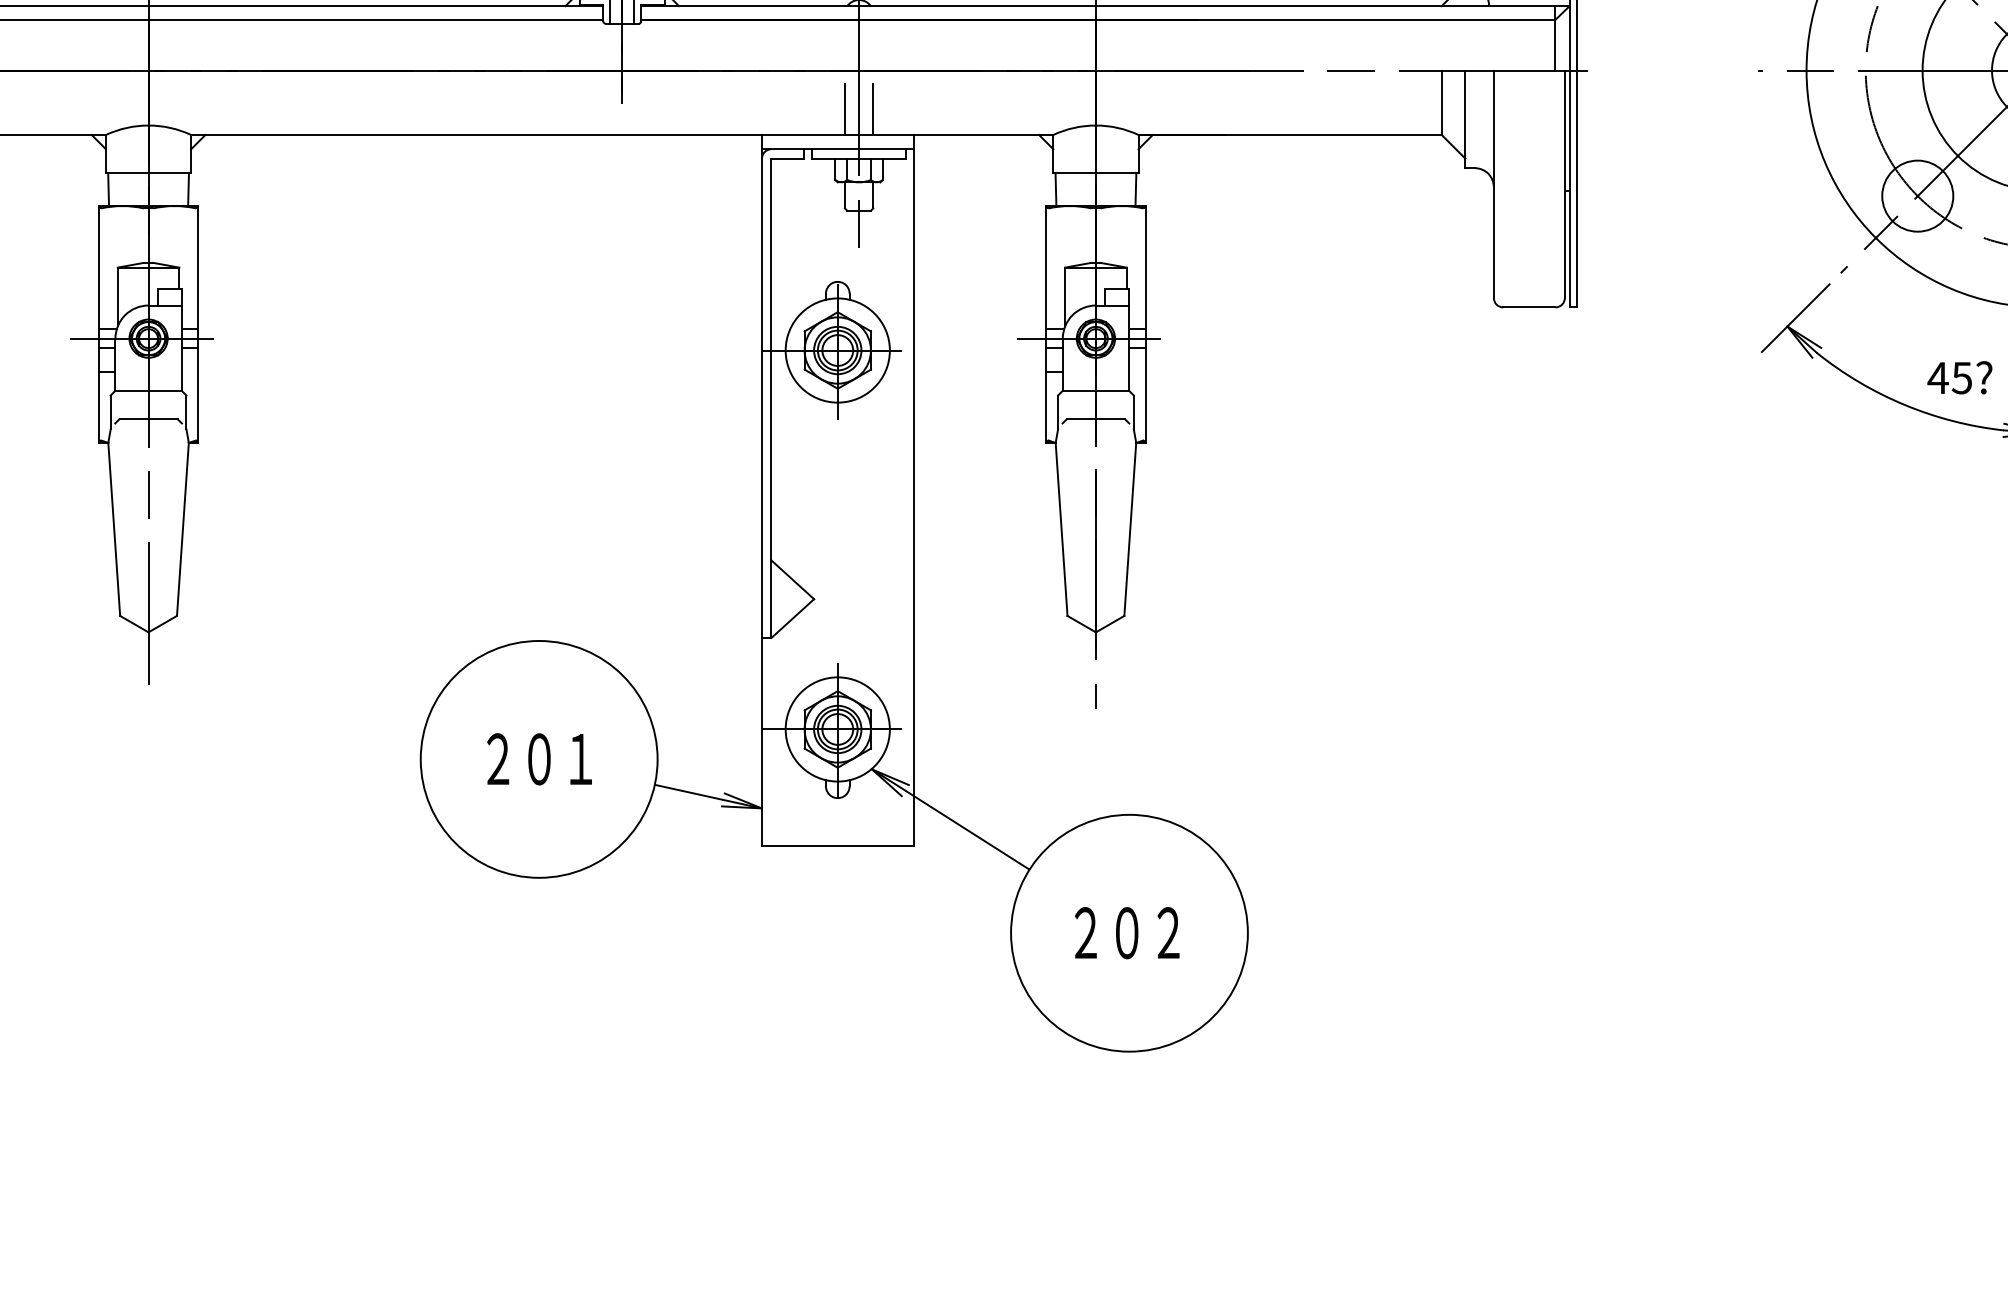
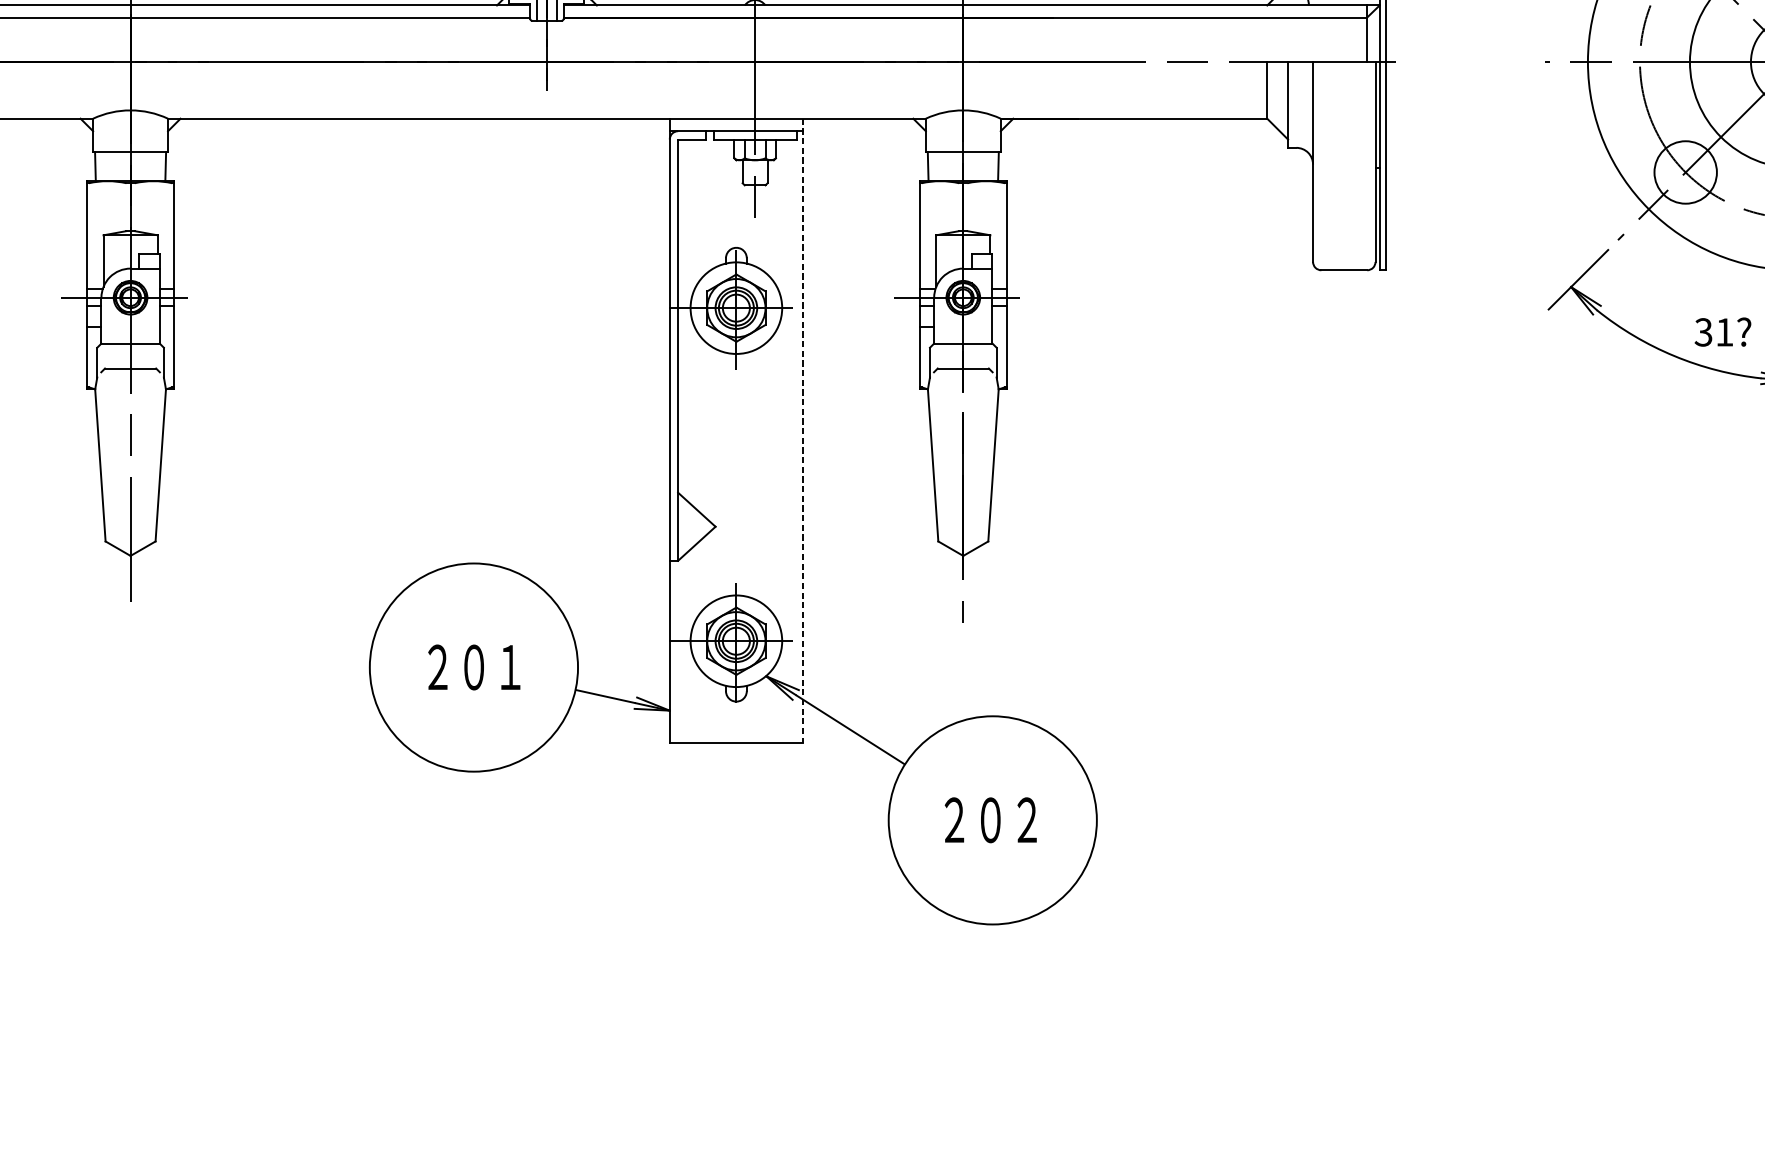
line: (844, 109) -> (742, 96), removed
line: (873, 109) -> (767, 96), removed
text: (1949, 377) -> (1713, 331), 45? -> 31?
line: (913, 490) -> (802, 431), solid -> dashed

